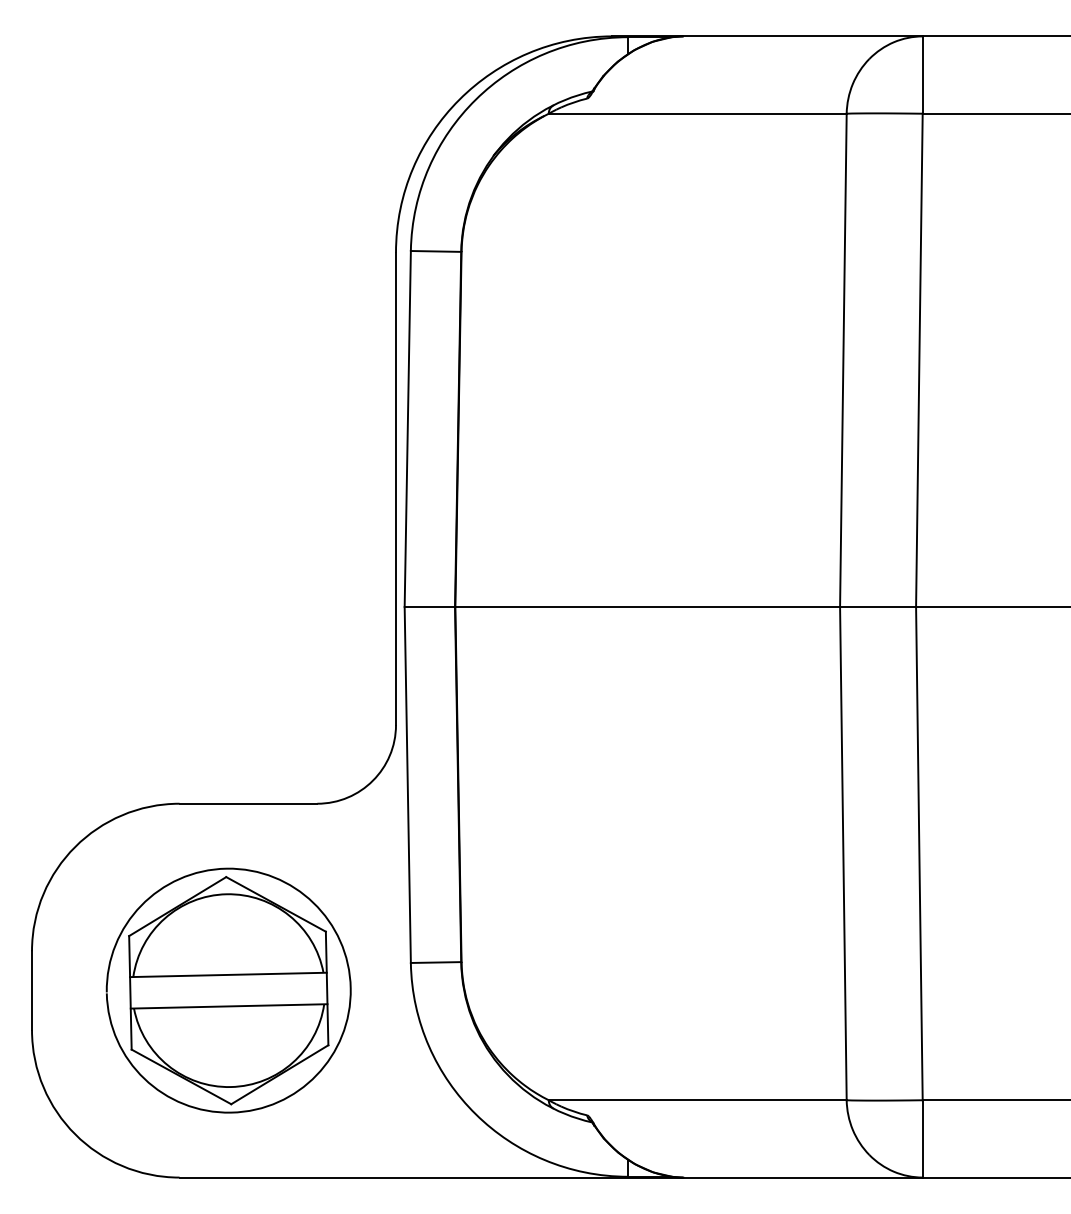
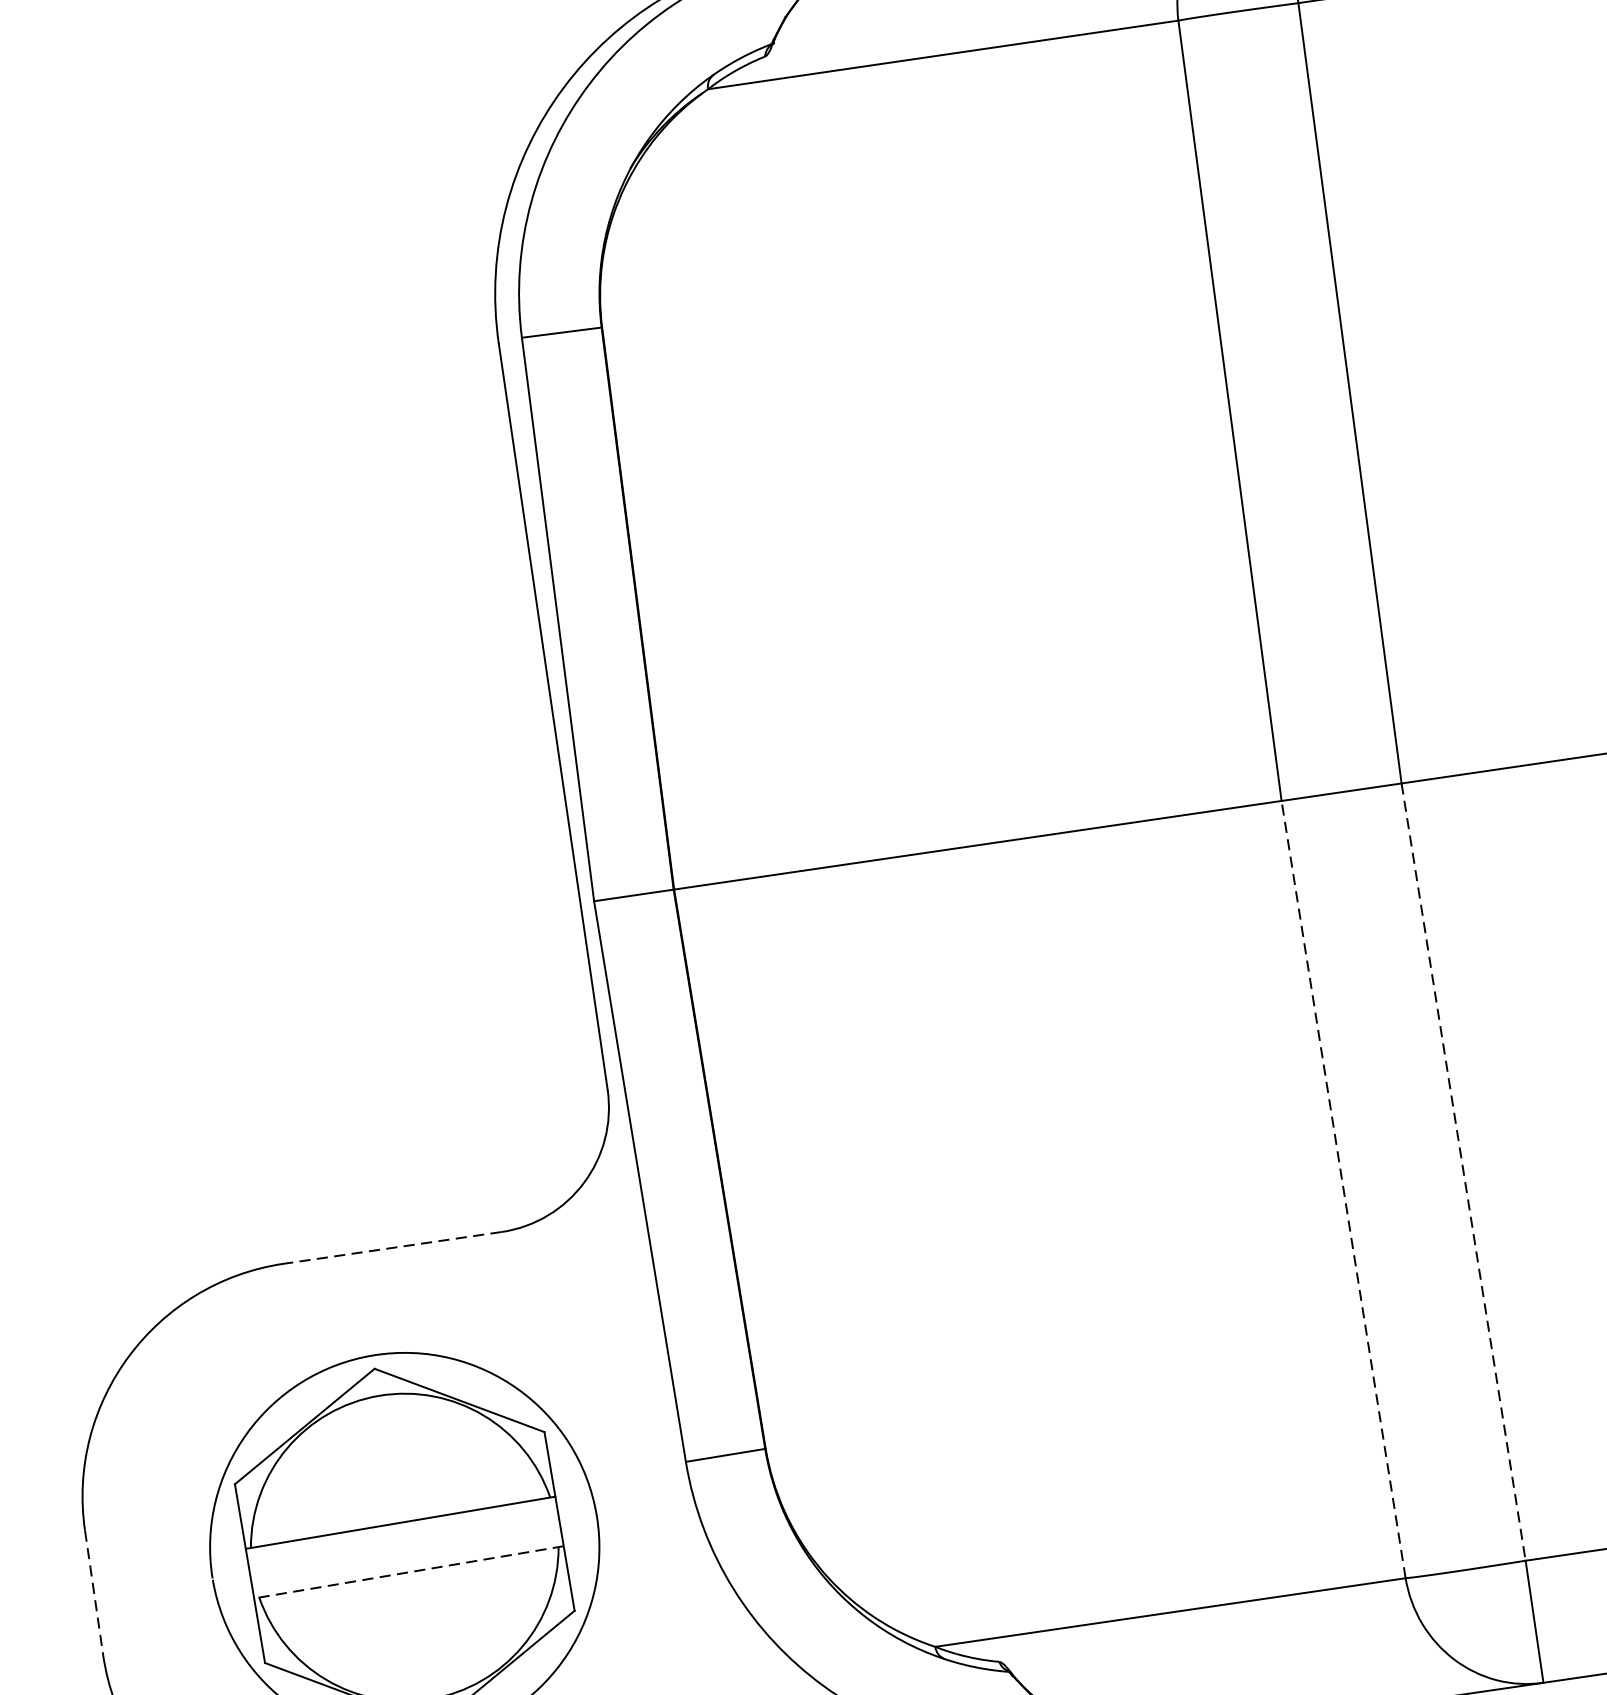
line: (248, 803) -> (392, 1247), solid -> dashed
line: (843, 853) -> (1343, 1189), solid -> dashed
line: (919, 853) -> (1463, 1171), solid -> dashed
line: (32, 991) -> (95, 1594), solid -> dashed
line: (228, 1006) -> (407, 1572), solid -> dashed

